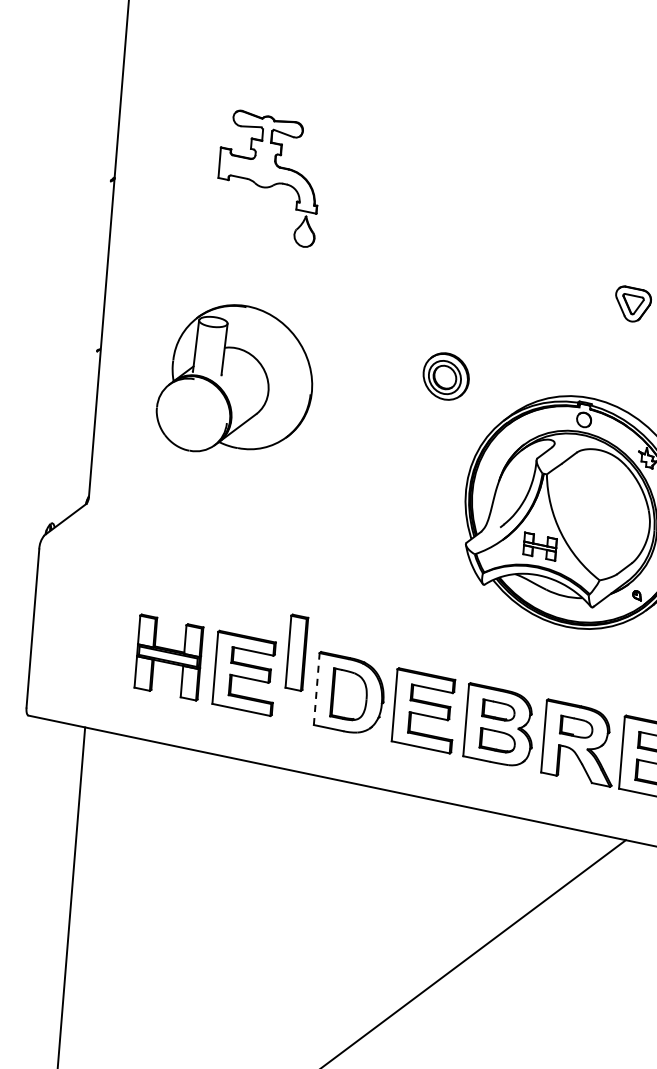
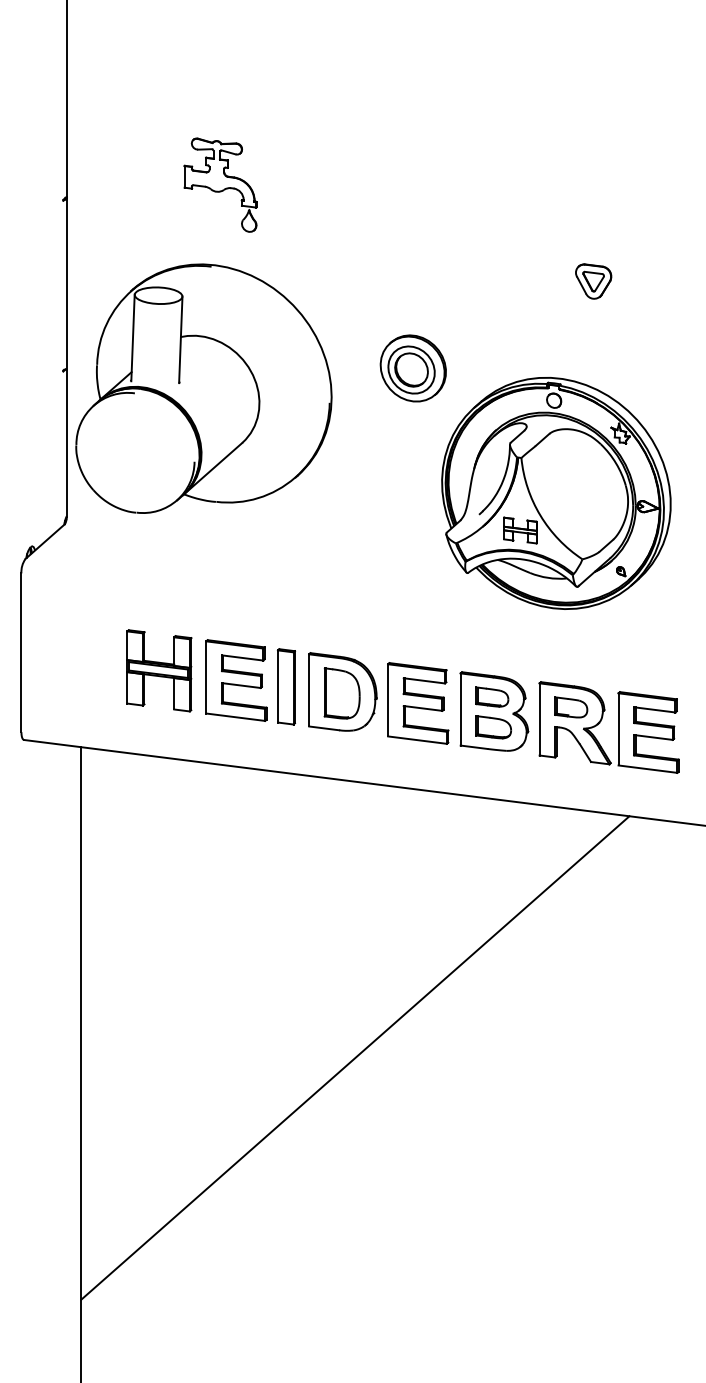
part: (268, 177) -> (220, 184), size x0.71
part: (445, 376) -> (412, 368), size x1.43
part: (235, 379) -> (203, 388), size x1.67
part: (296, 652) -> (286, 686), moved
line: (317, 688) -> (309, 689), dashed -> solid

